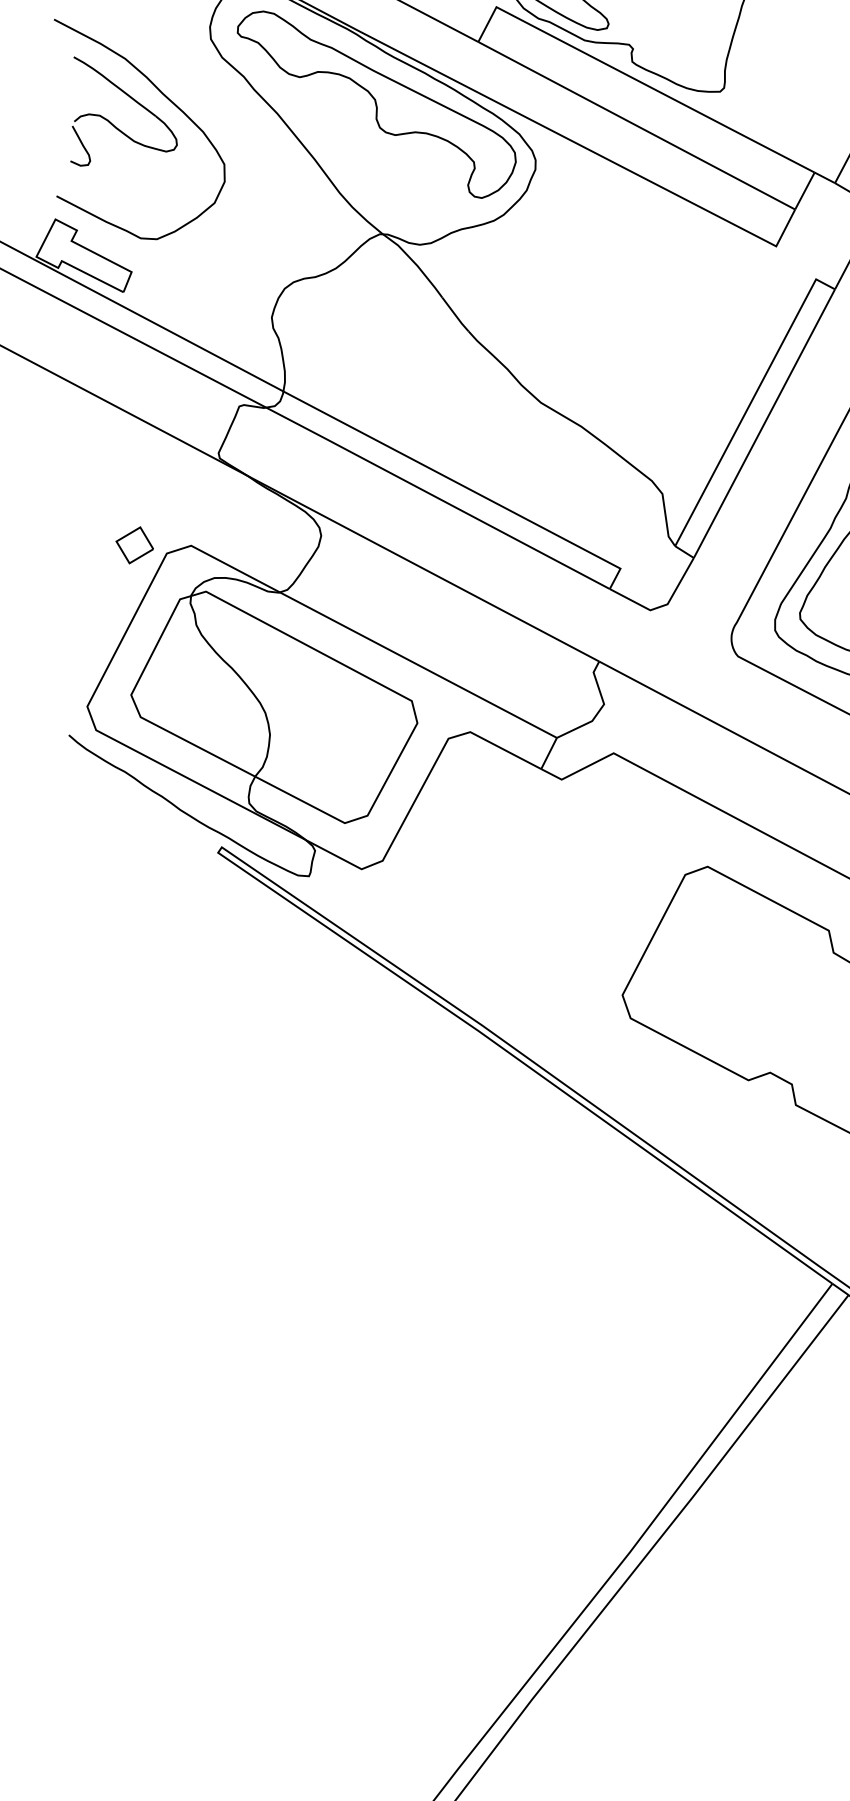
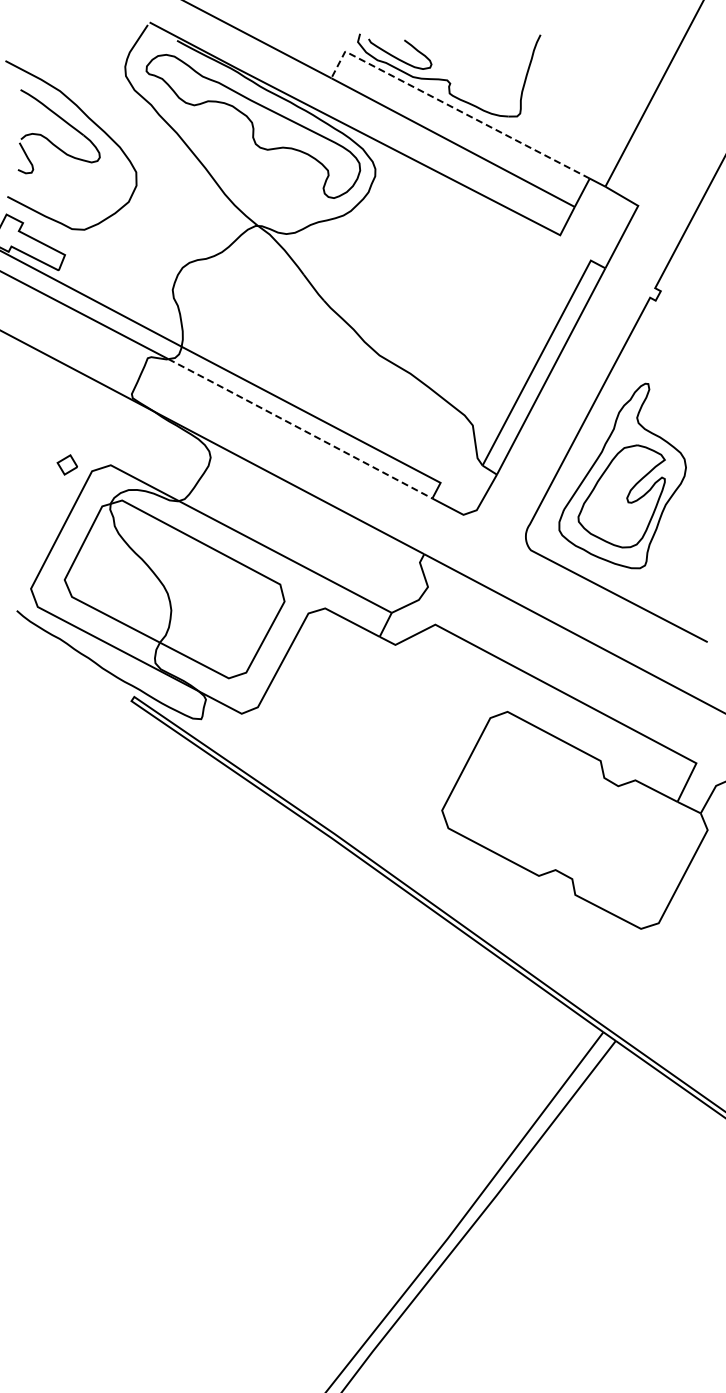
line: (637, 80) -> (453, 107), solid -> dashed
line: (438, 497) -> (300, 428), solid -> dashed
part: (134, 544) -> (67, 464), size x0.7

